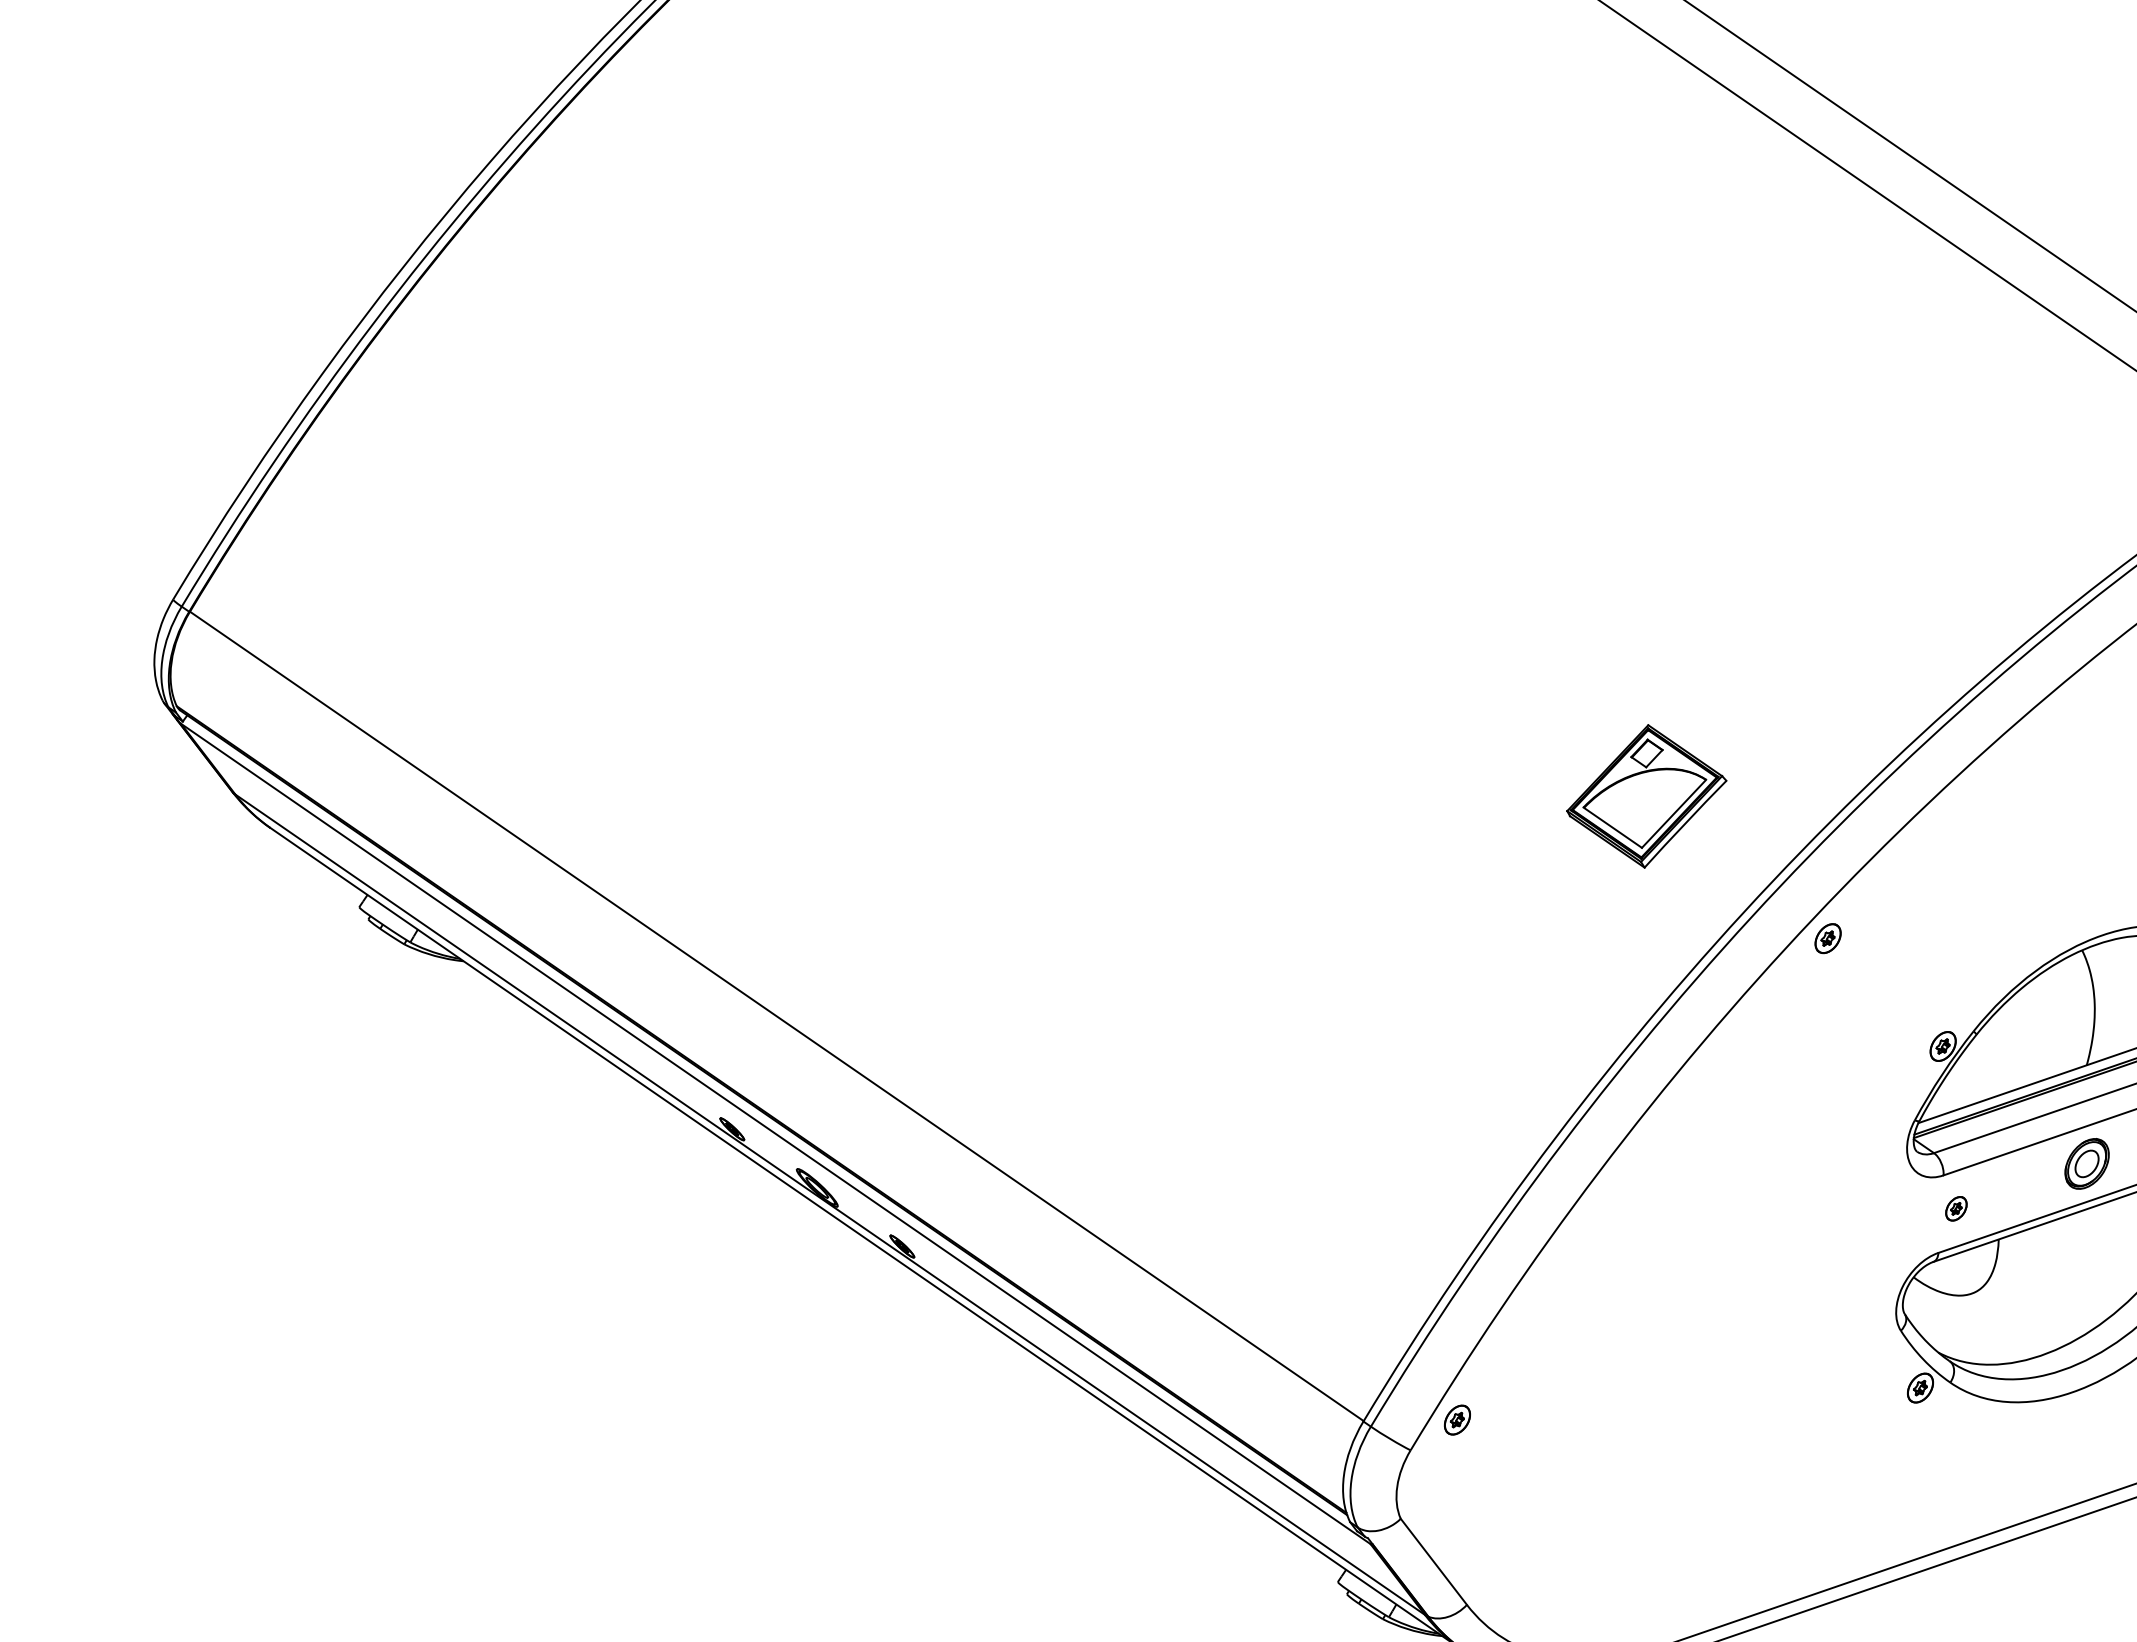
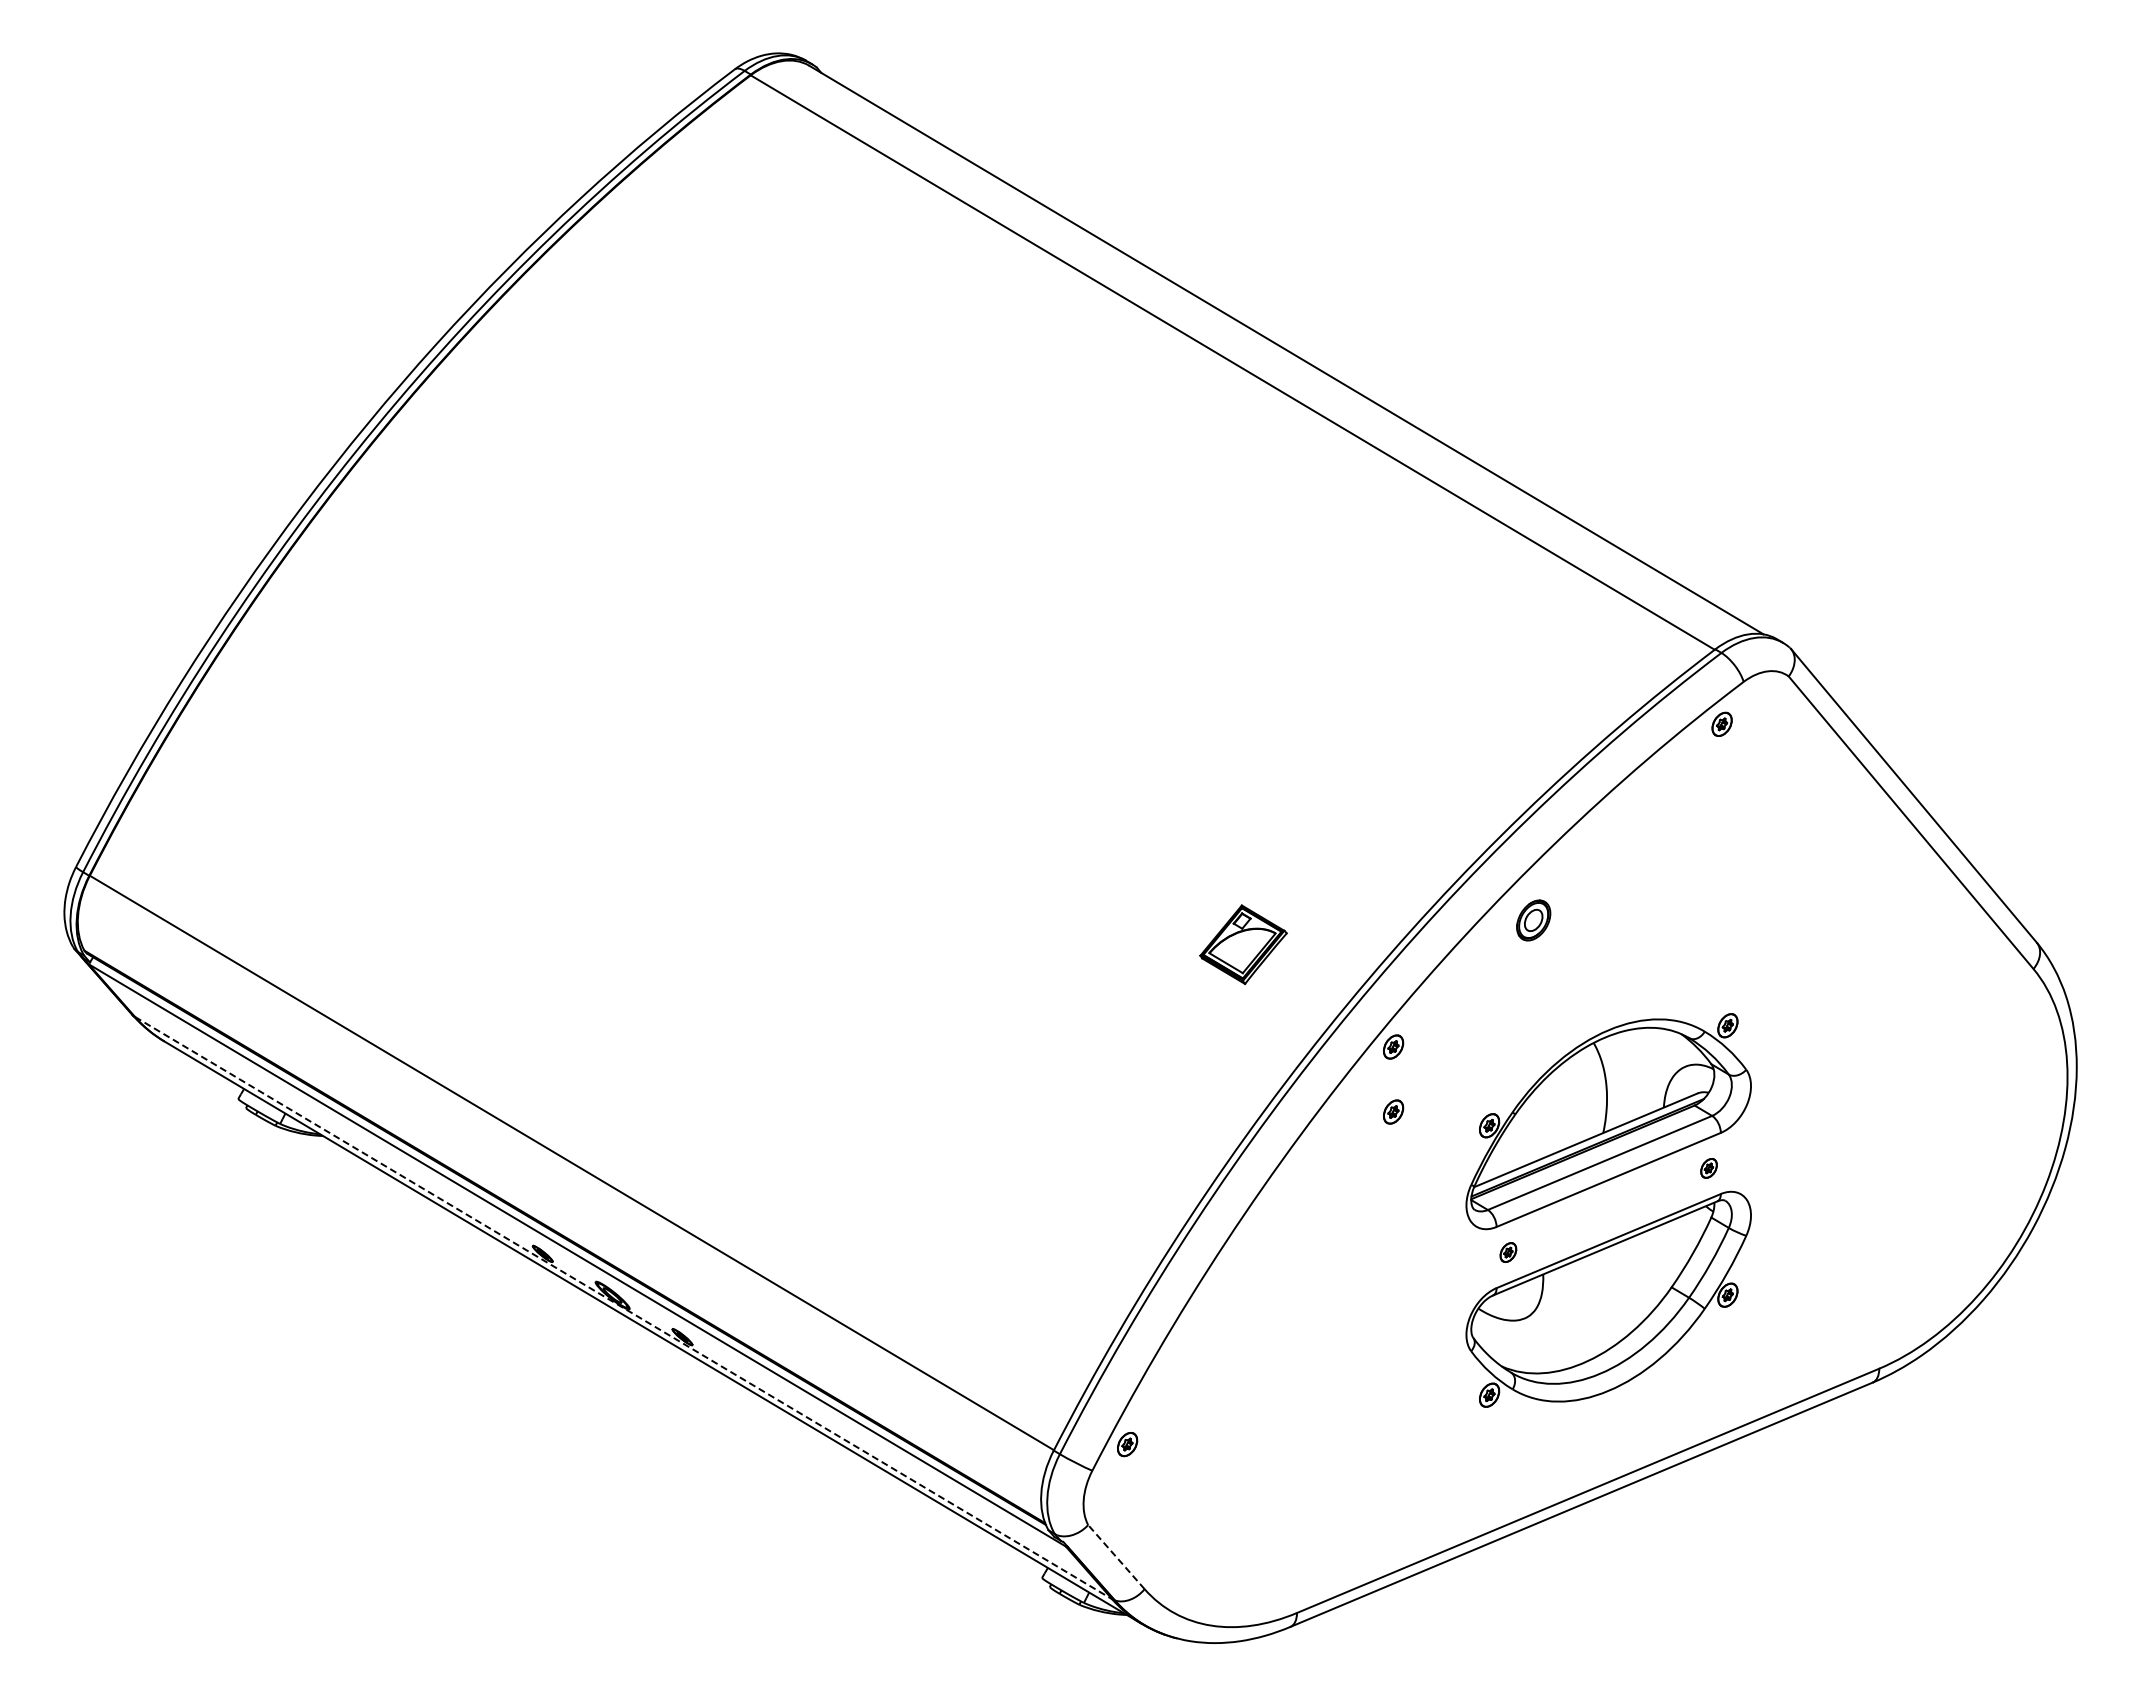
part: (1646, 796) -> (1243, 944), size x0.7
part: (1822, 1020) -> (1393, 1111), added
part: (2086, 1163) -> (1533, 920), moved
line: (829, 1205) -> (623, 1308), solid -> dashed
line: (1433, 1562) -> (1116, 1557), solid -> dashed

